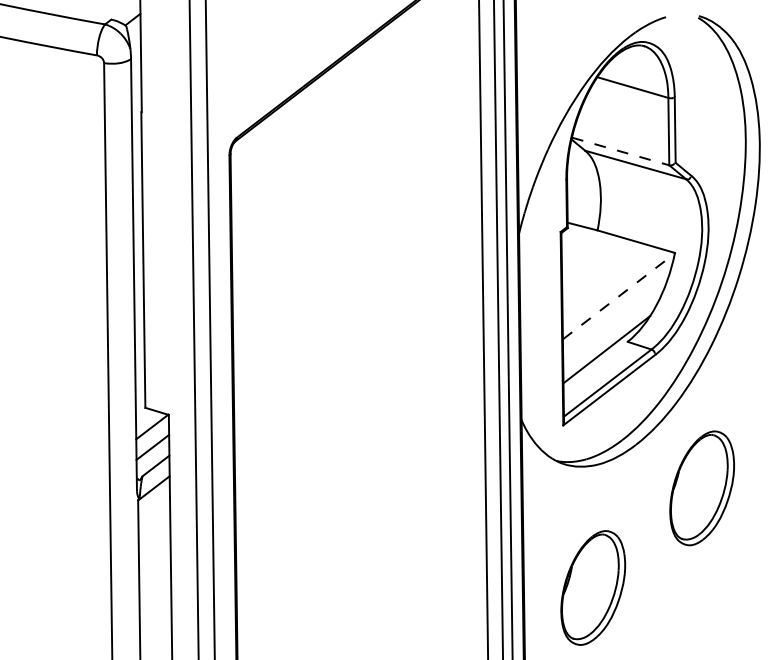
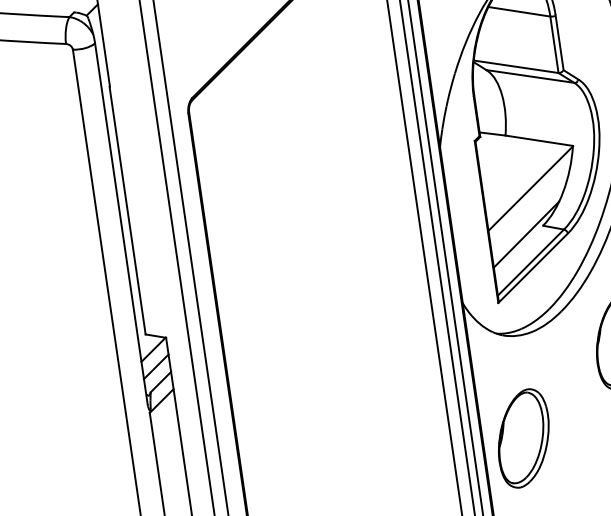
line: (620, 151) -> (516, 66), dashed -> solid
line: (619, 296) -> (531, 188), dashed -> solid
part: (593, 587) -> (523, 438), moved

